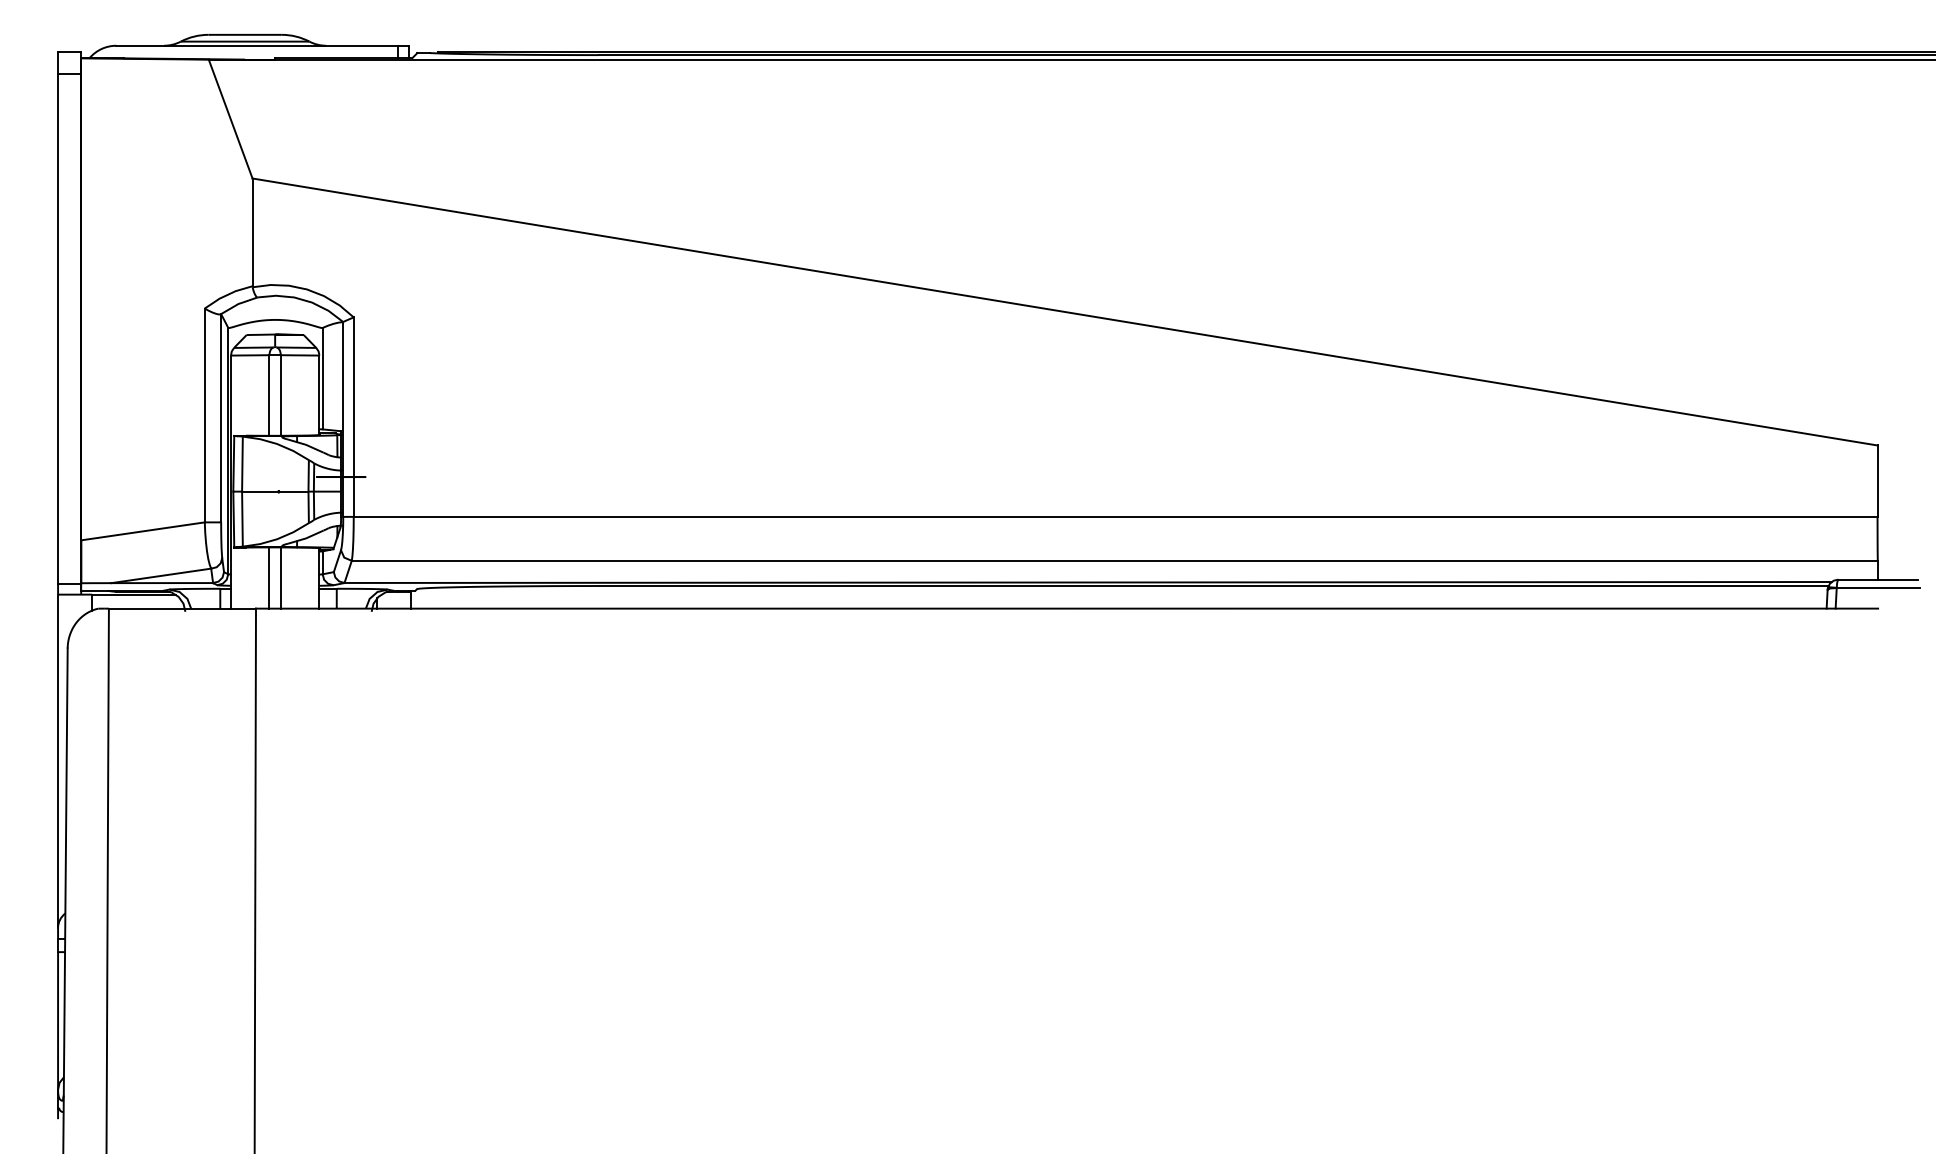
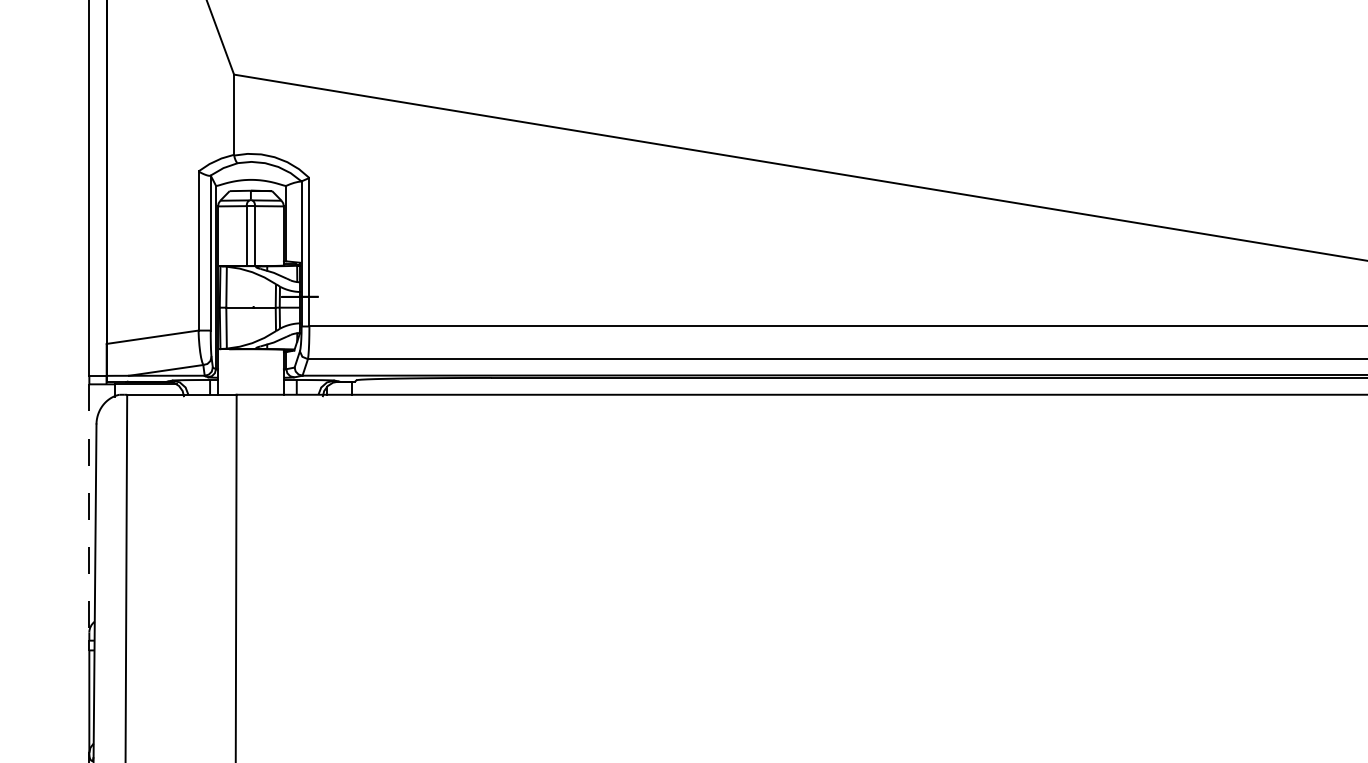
line: (269, 577) -> (246, 371), removed
line: (280, 577) -> (254, 371), removed
line: (58, 761) -> (89, 508), solid -> dashed

